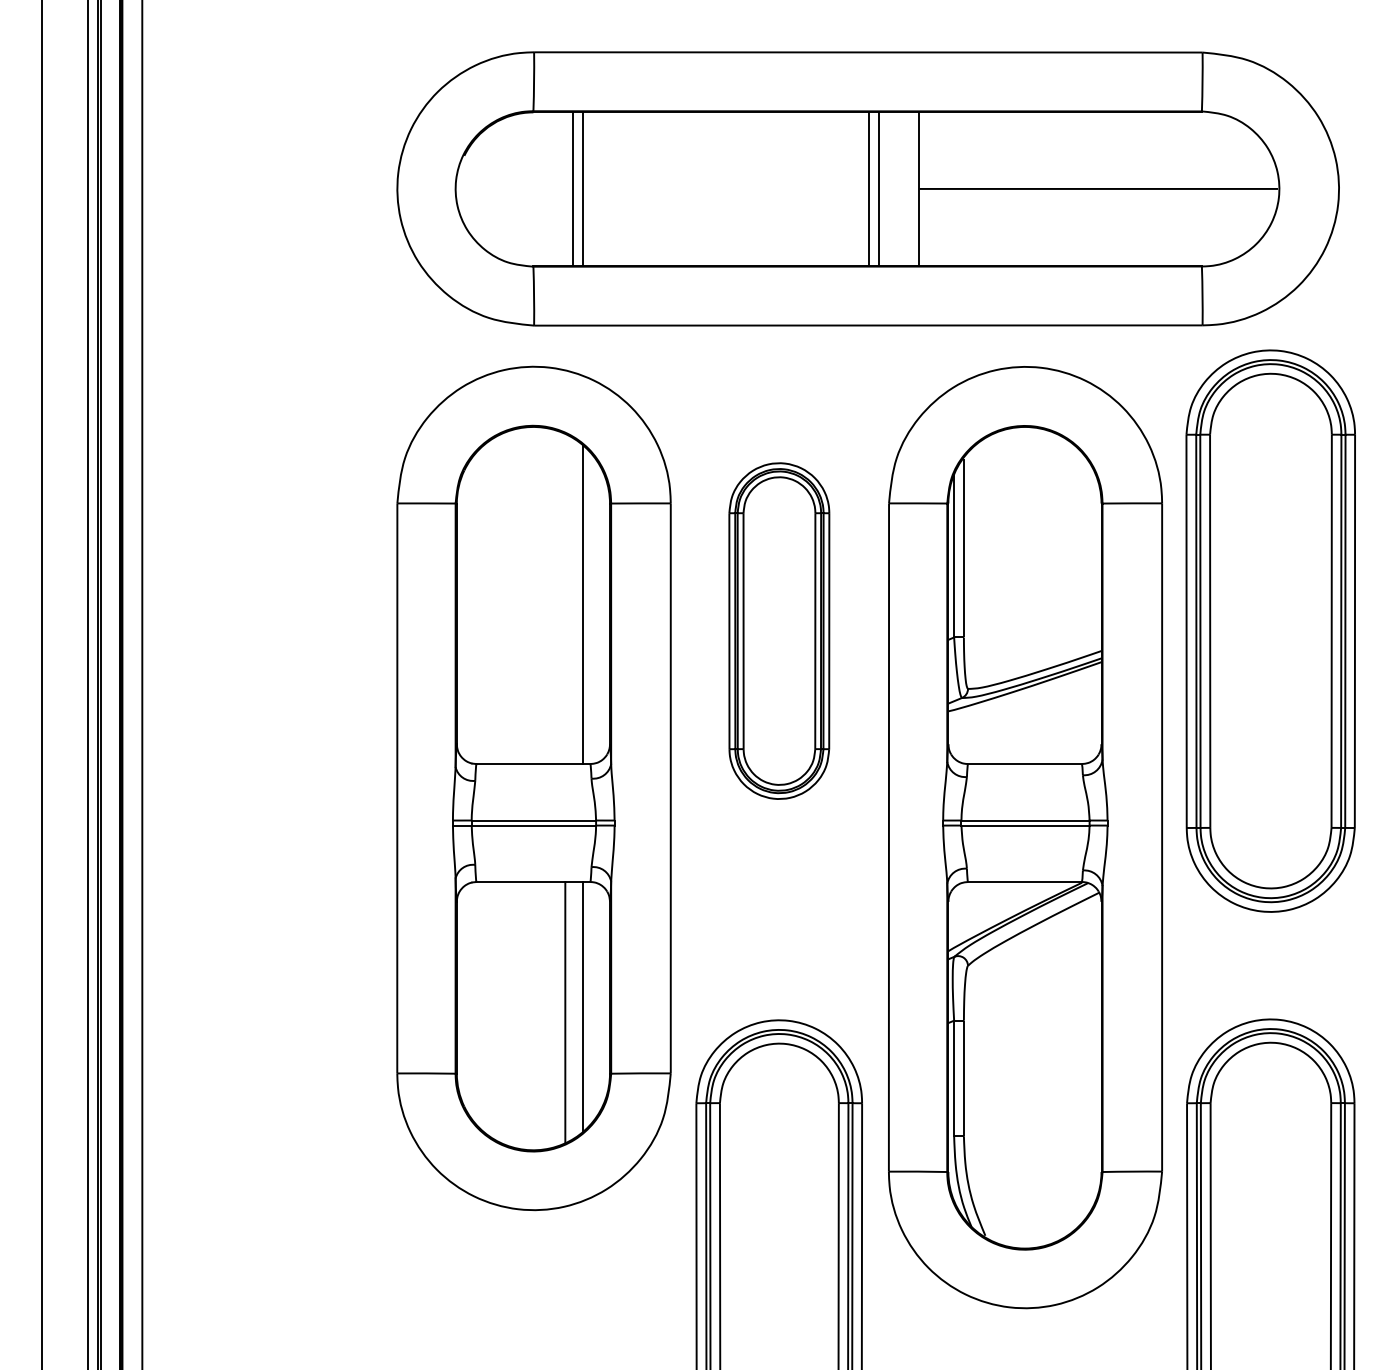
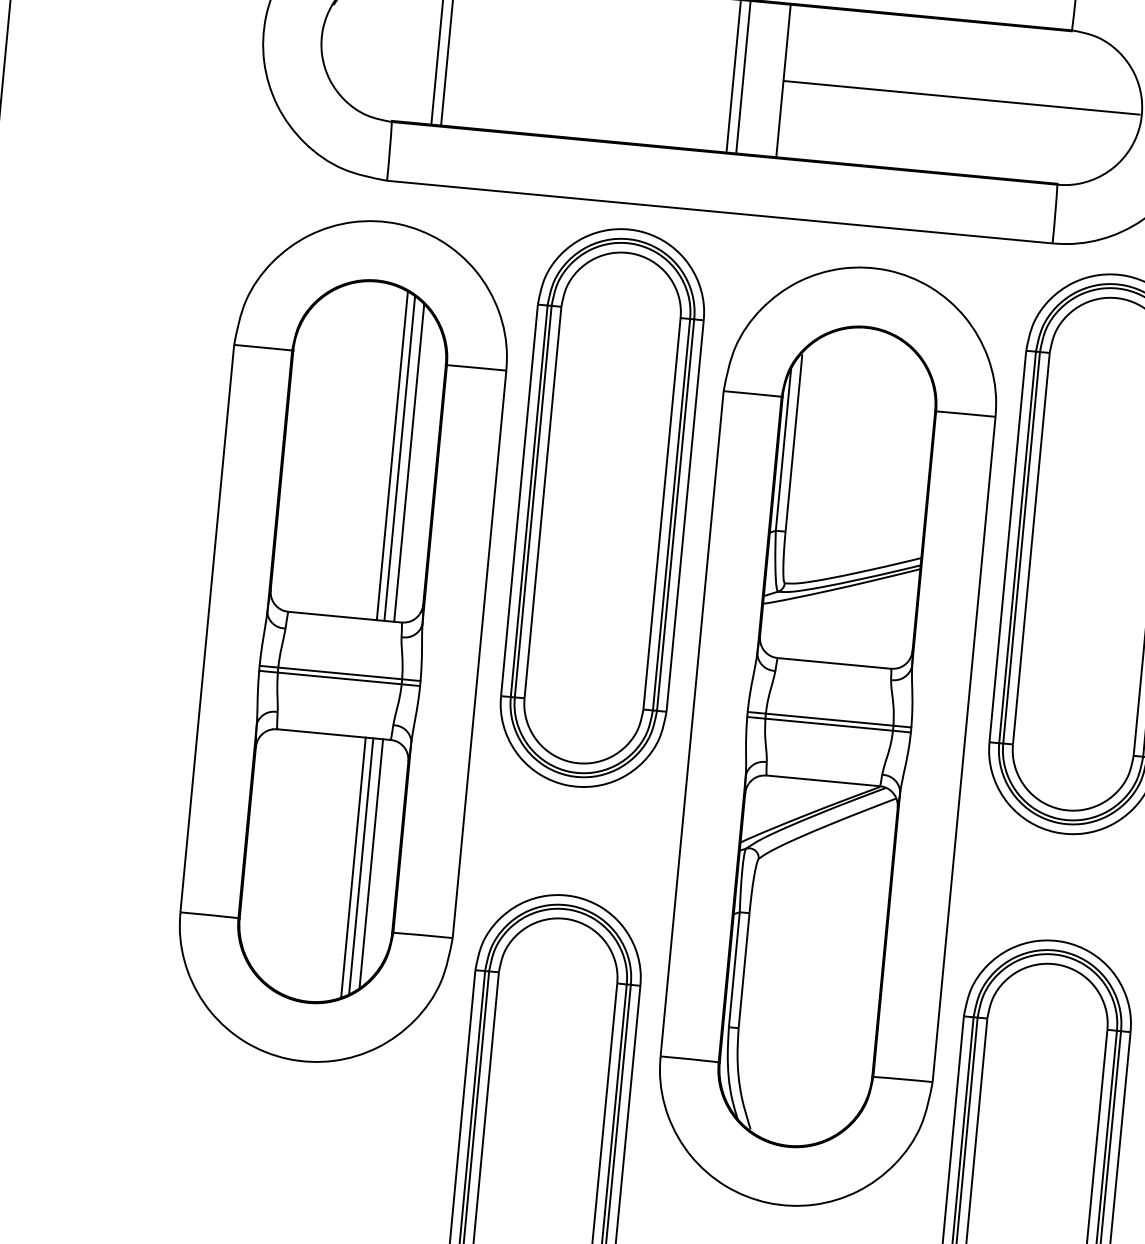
line: (565, 599) -> (392, 456), added
line: (572, 600) -> (399, 458), added
part: (779, 630) -> (602, 507), size x1.67
line: (572, 1010) -> (360, 866), added

